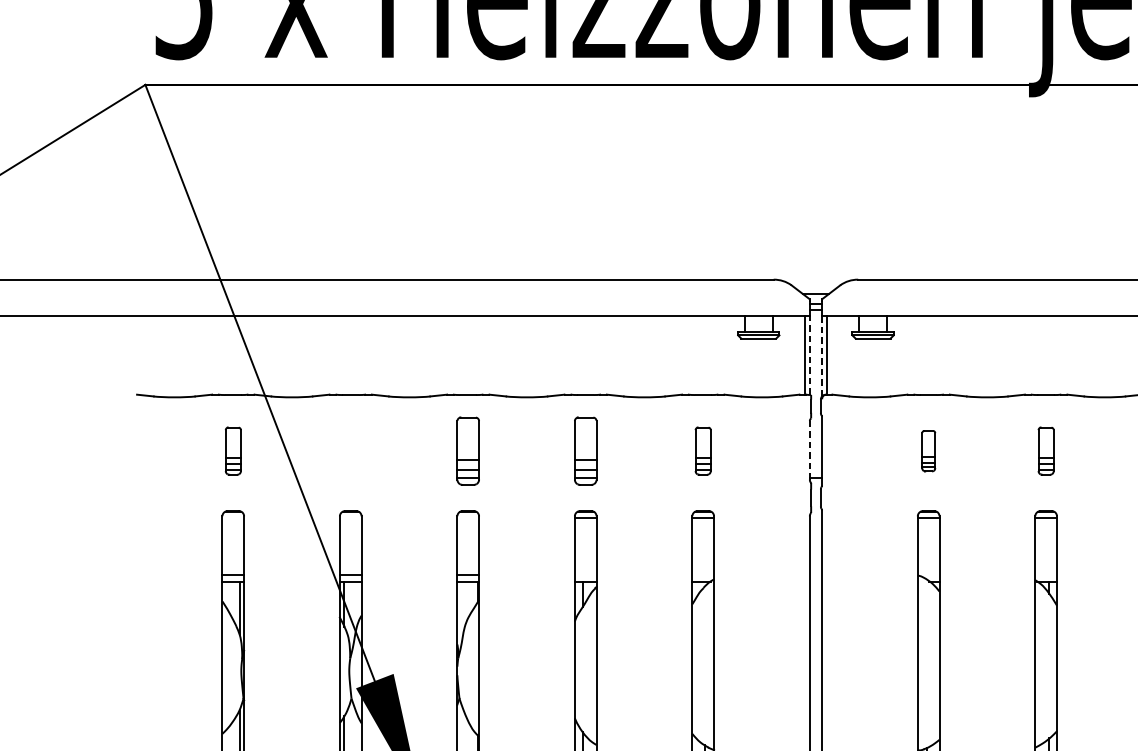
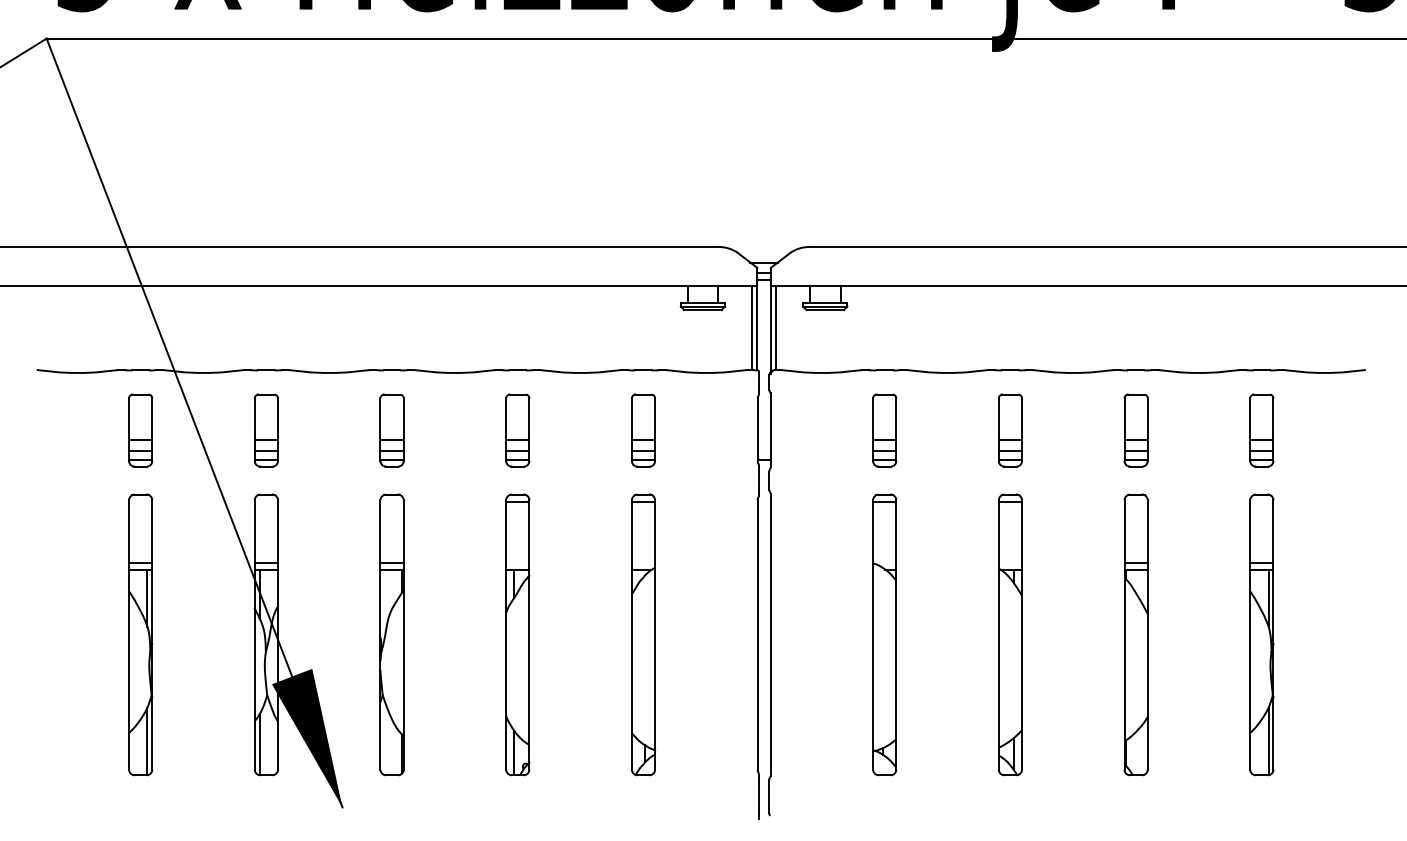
line: (809, 354) -> (757, 327), dashed -> solid
line: (821, 355) -> (770, 328), dashed -> solid
line: (809, 450) -> (757, 429), dashed -> solid
part: (233, 451) -> (140, 430), size x1.43
part: (349, 451) -> (265, 430), added
part: (703, 451) -> (643, 430), size x1.43
part: (928, 451) -> (884, 430), size x1.67
part: (1046, 451) -> (1010, 430), size x1.43

